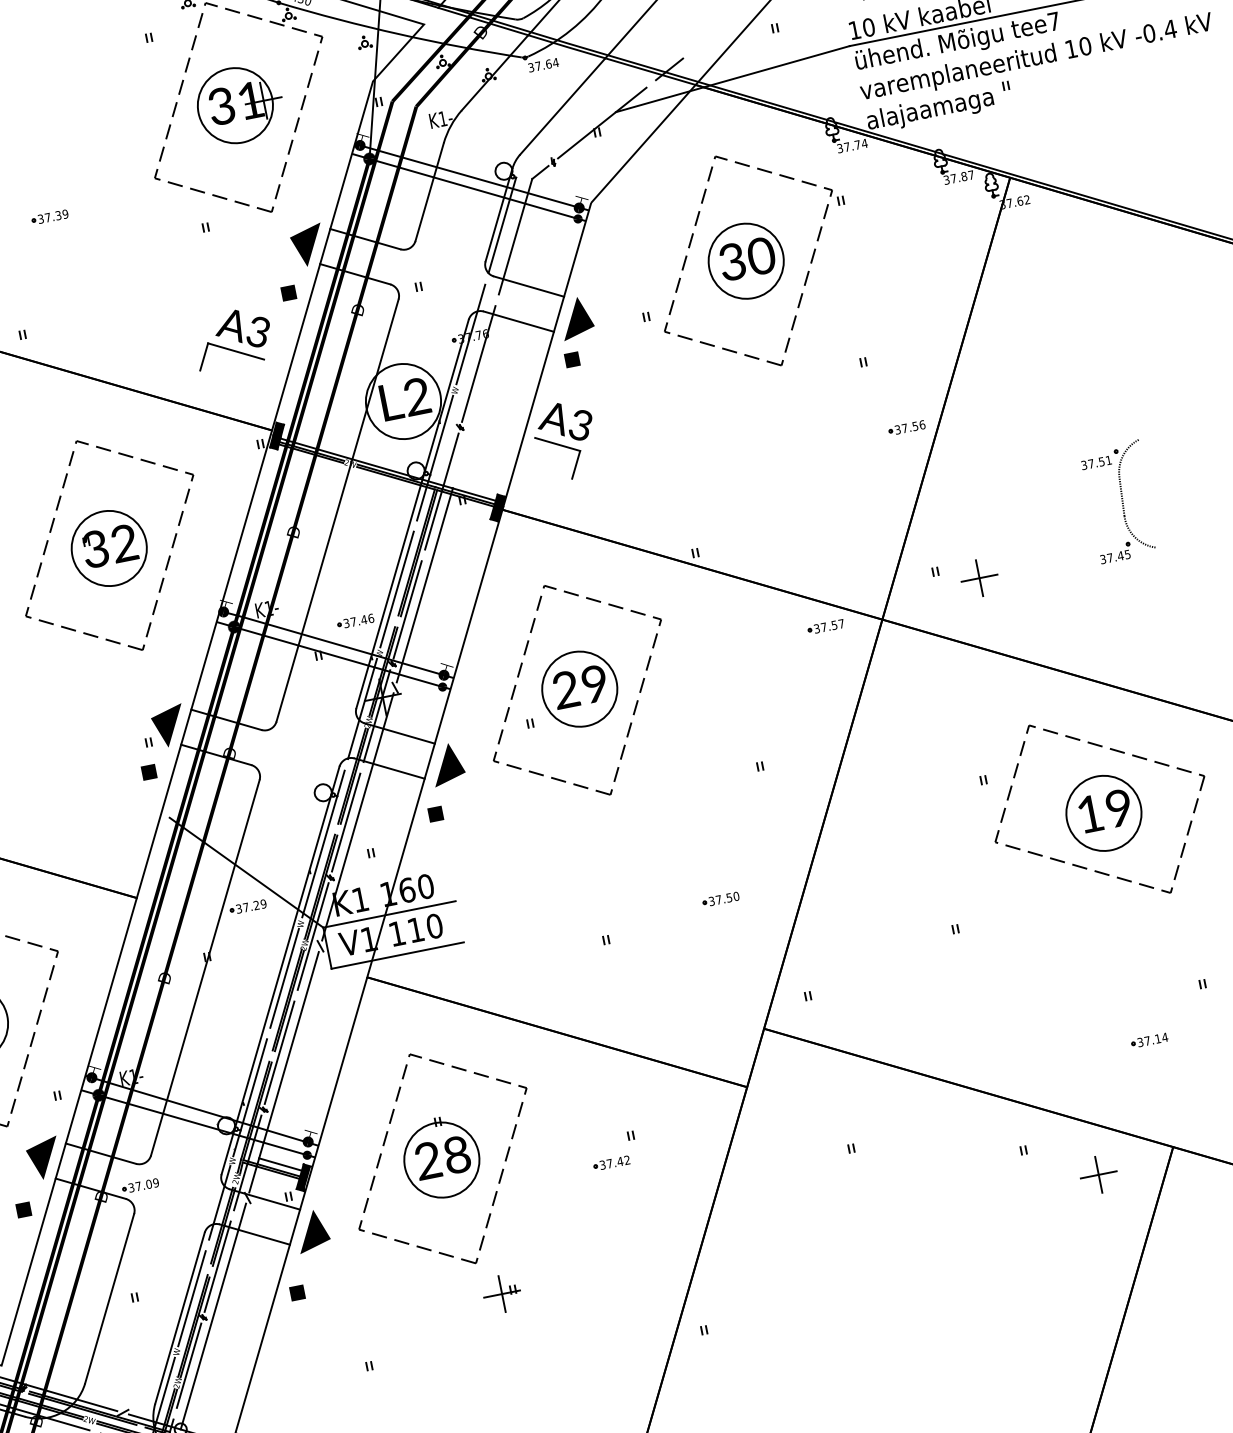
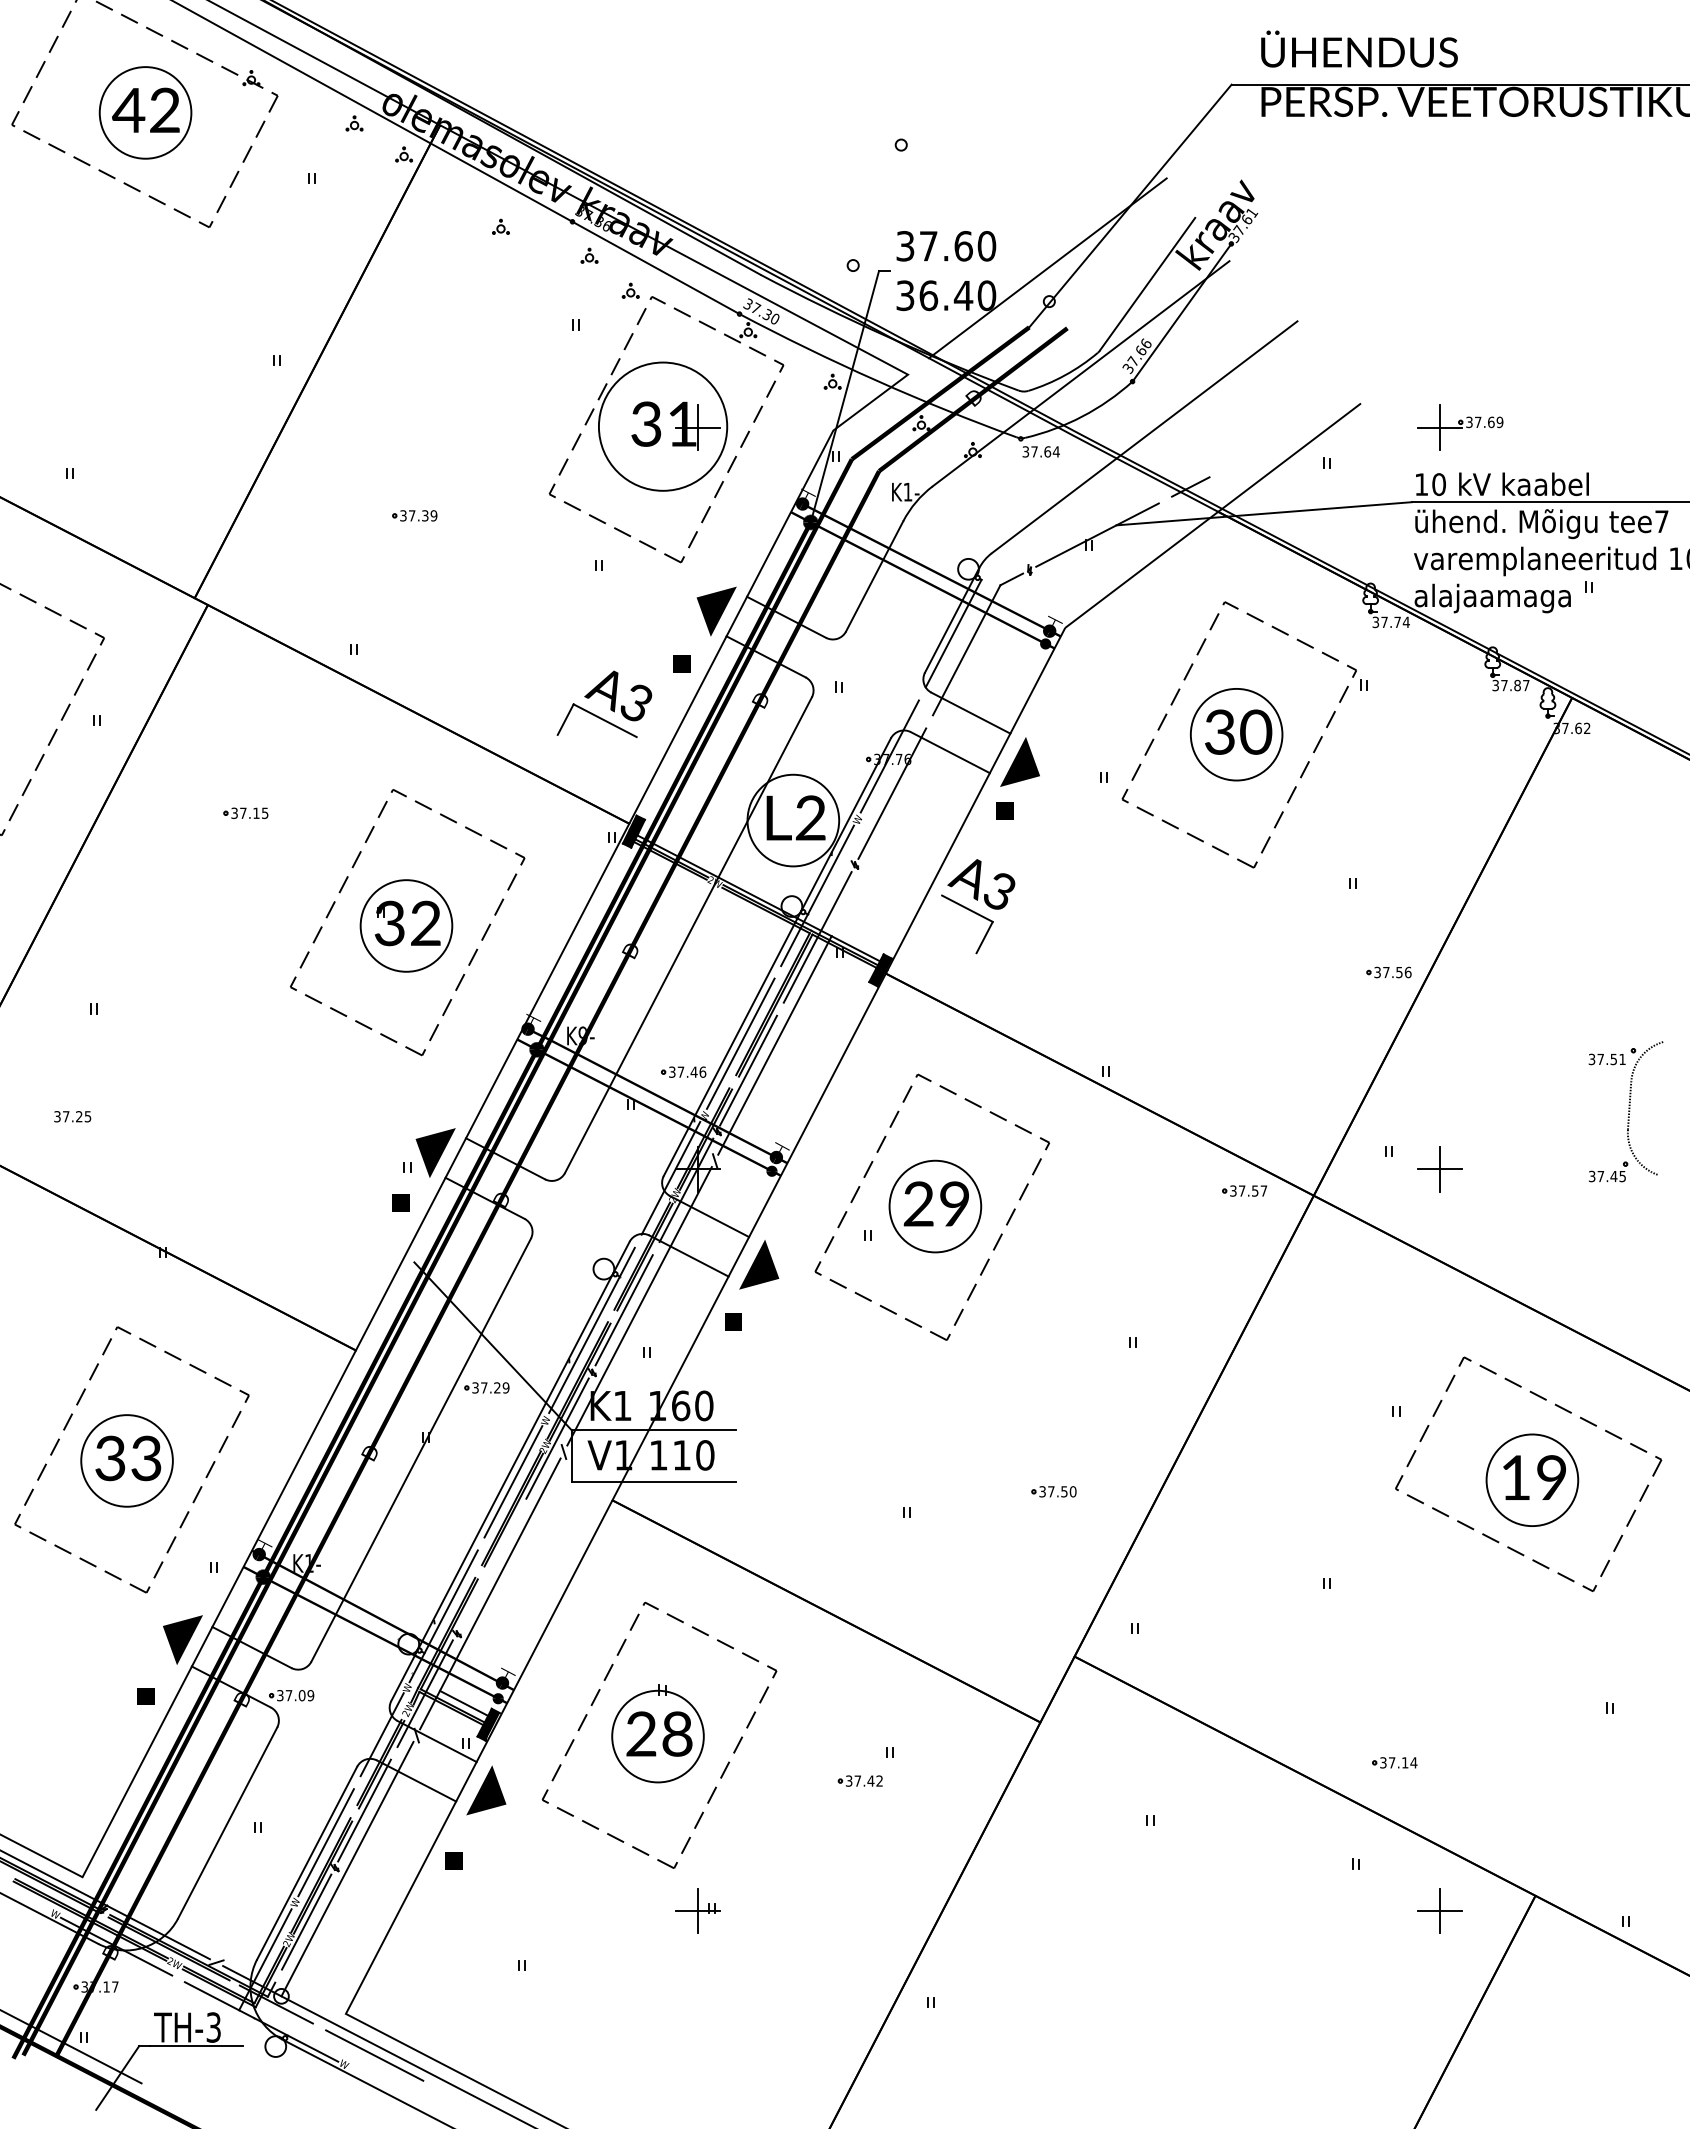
circle: (234, 105) -> (662, 426), size x1.4
text: (268, 608) -> (582, 1035), K1- -> K9-
part: (1149, 1040) -> (1394, 1762), moved
line: (279, 1052) -> (489, 1569), removed

